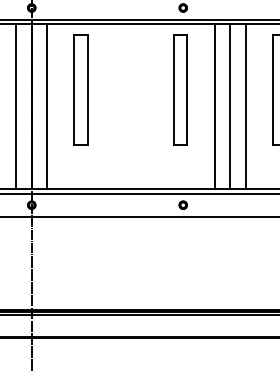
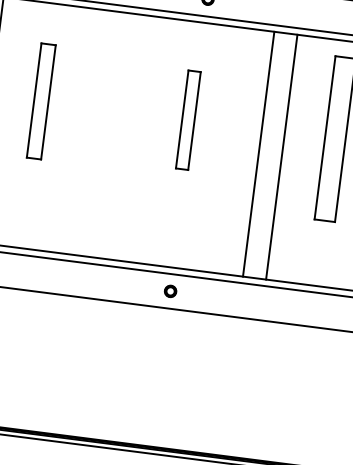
part: (80, 89) -> (40, 100), size x0.7
part: (180, 89) -> (188, 119), size x0.6
line: (214, 106) -> (235, 151), removed

